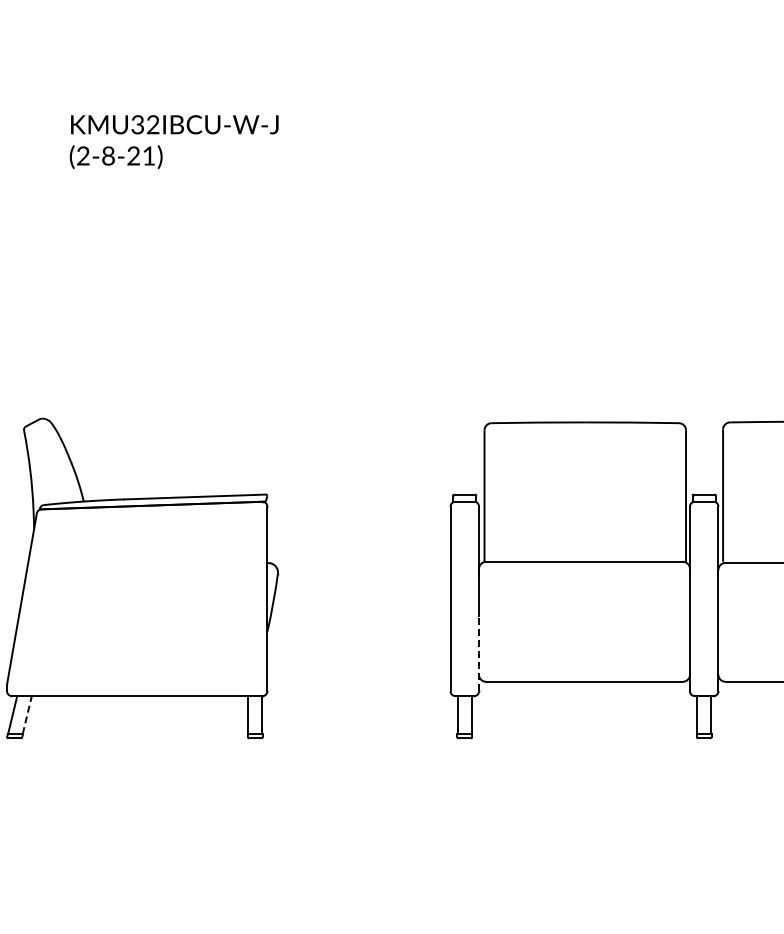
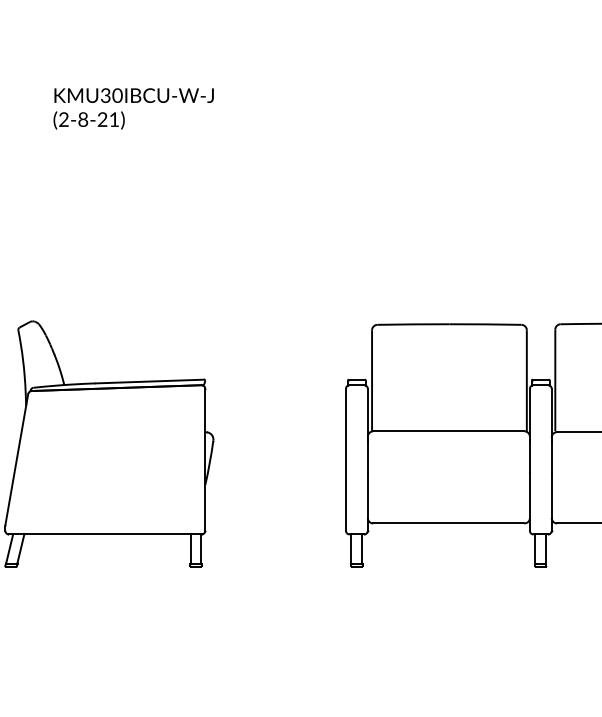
text: (153, 124) -> (117, 95), KMU32IBCU-W-J -> KMU30IBCU-W-J
line: (479, 653) -> (368, 501), dashed -> solid
line: (27, 715) -> (21, 549), dashed -> solid

